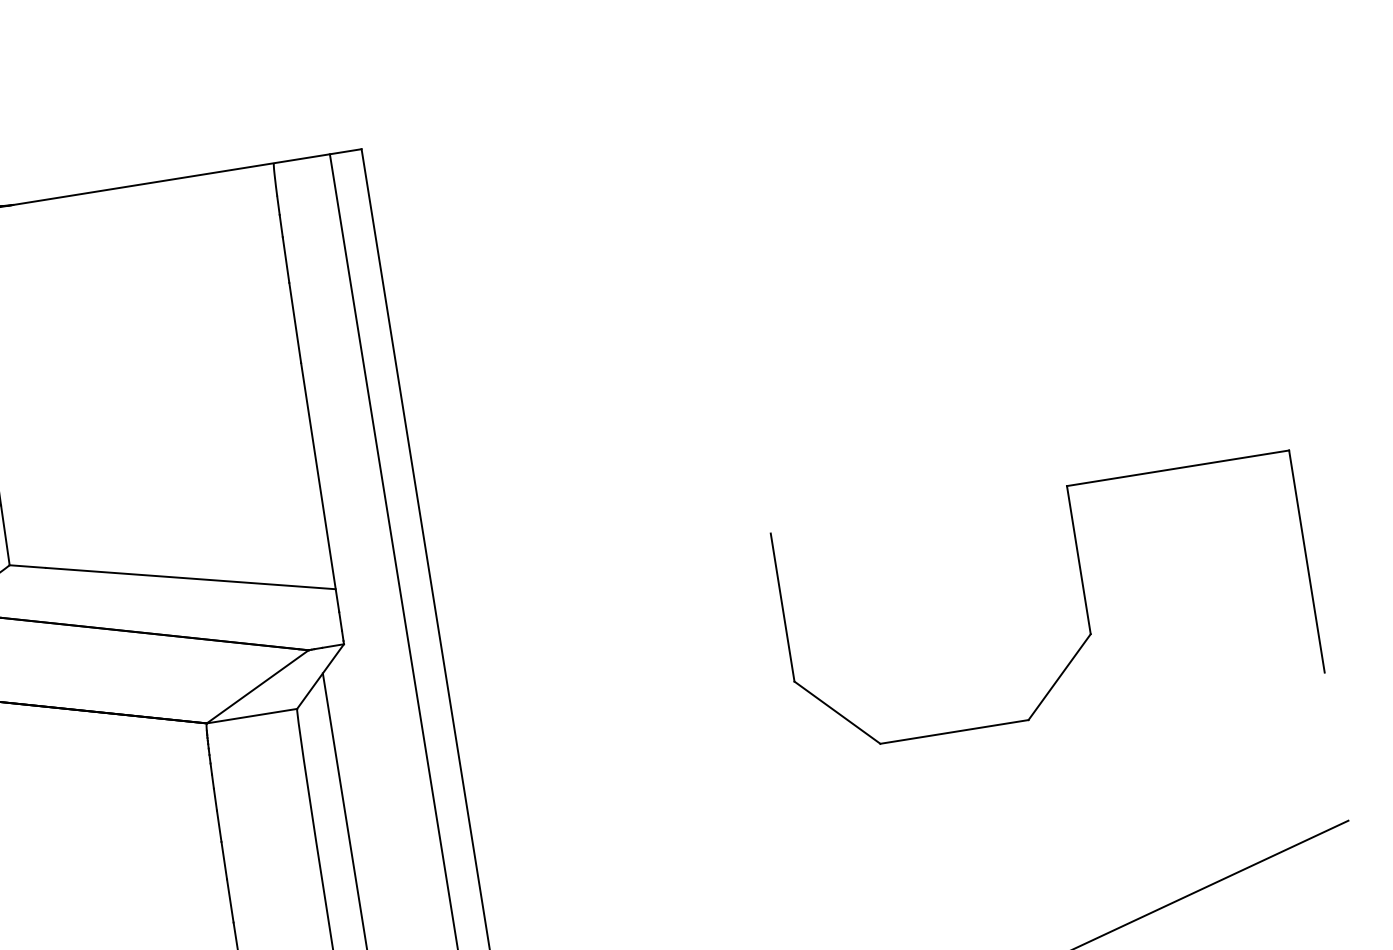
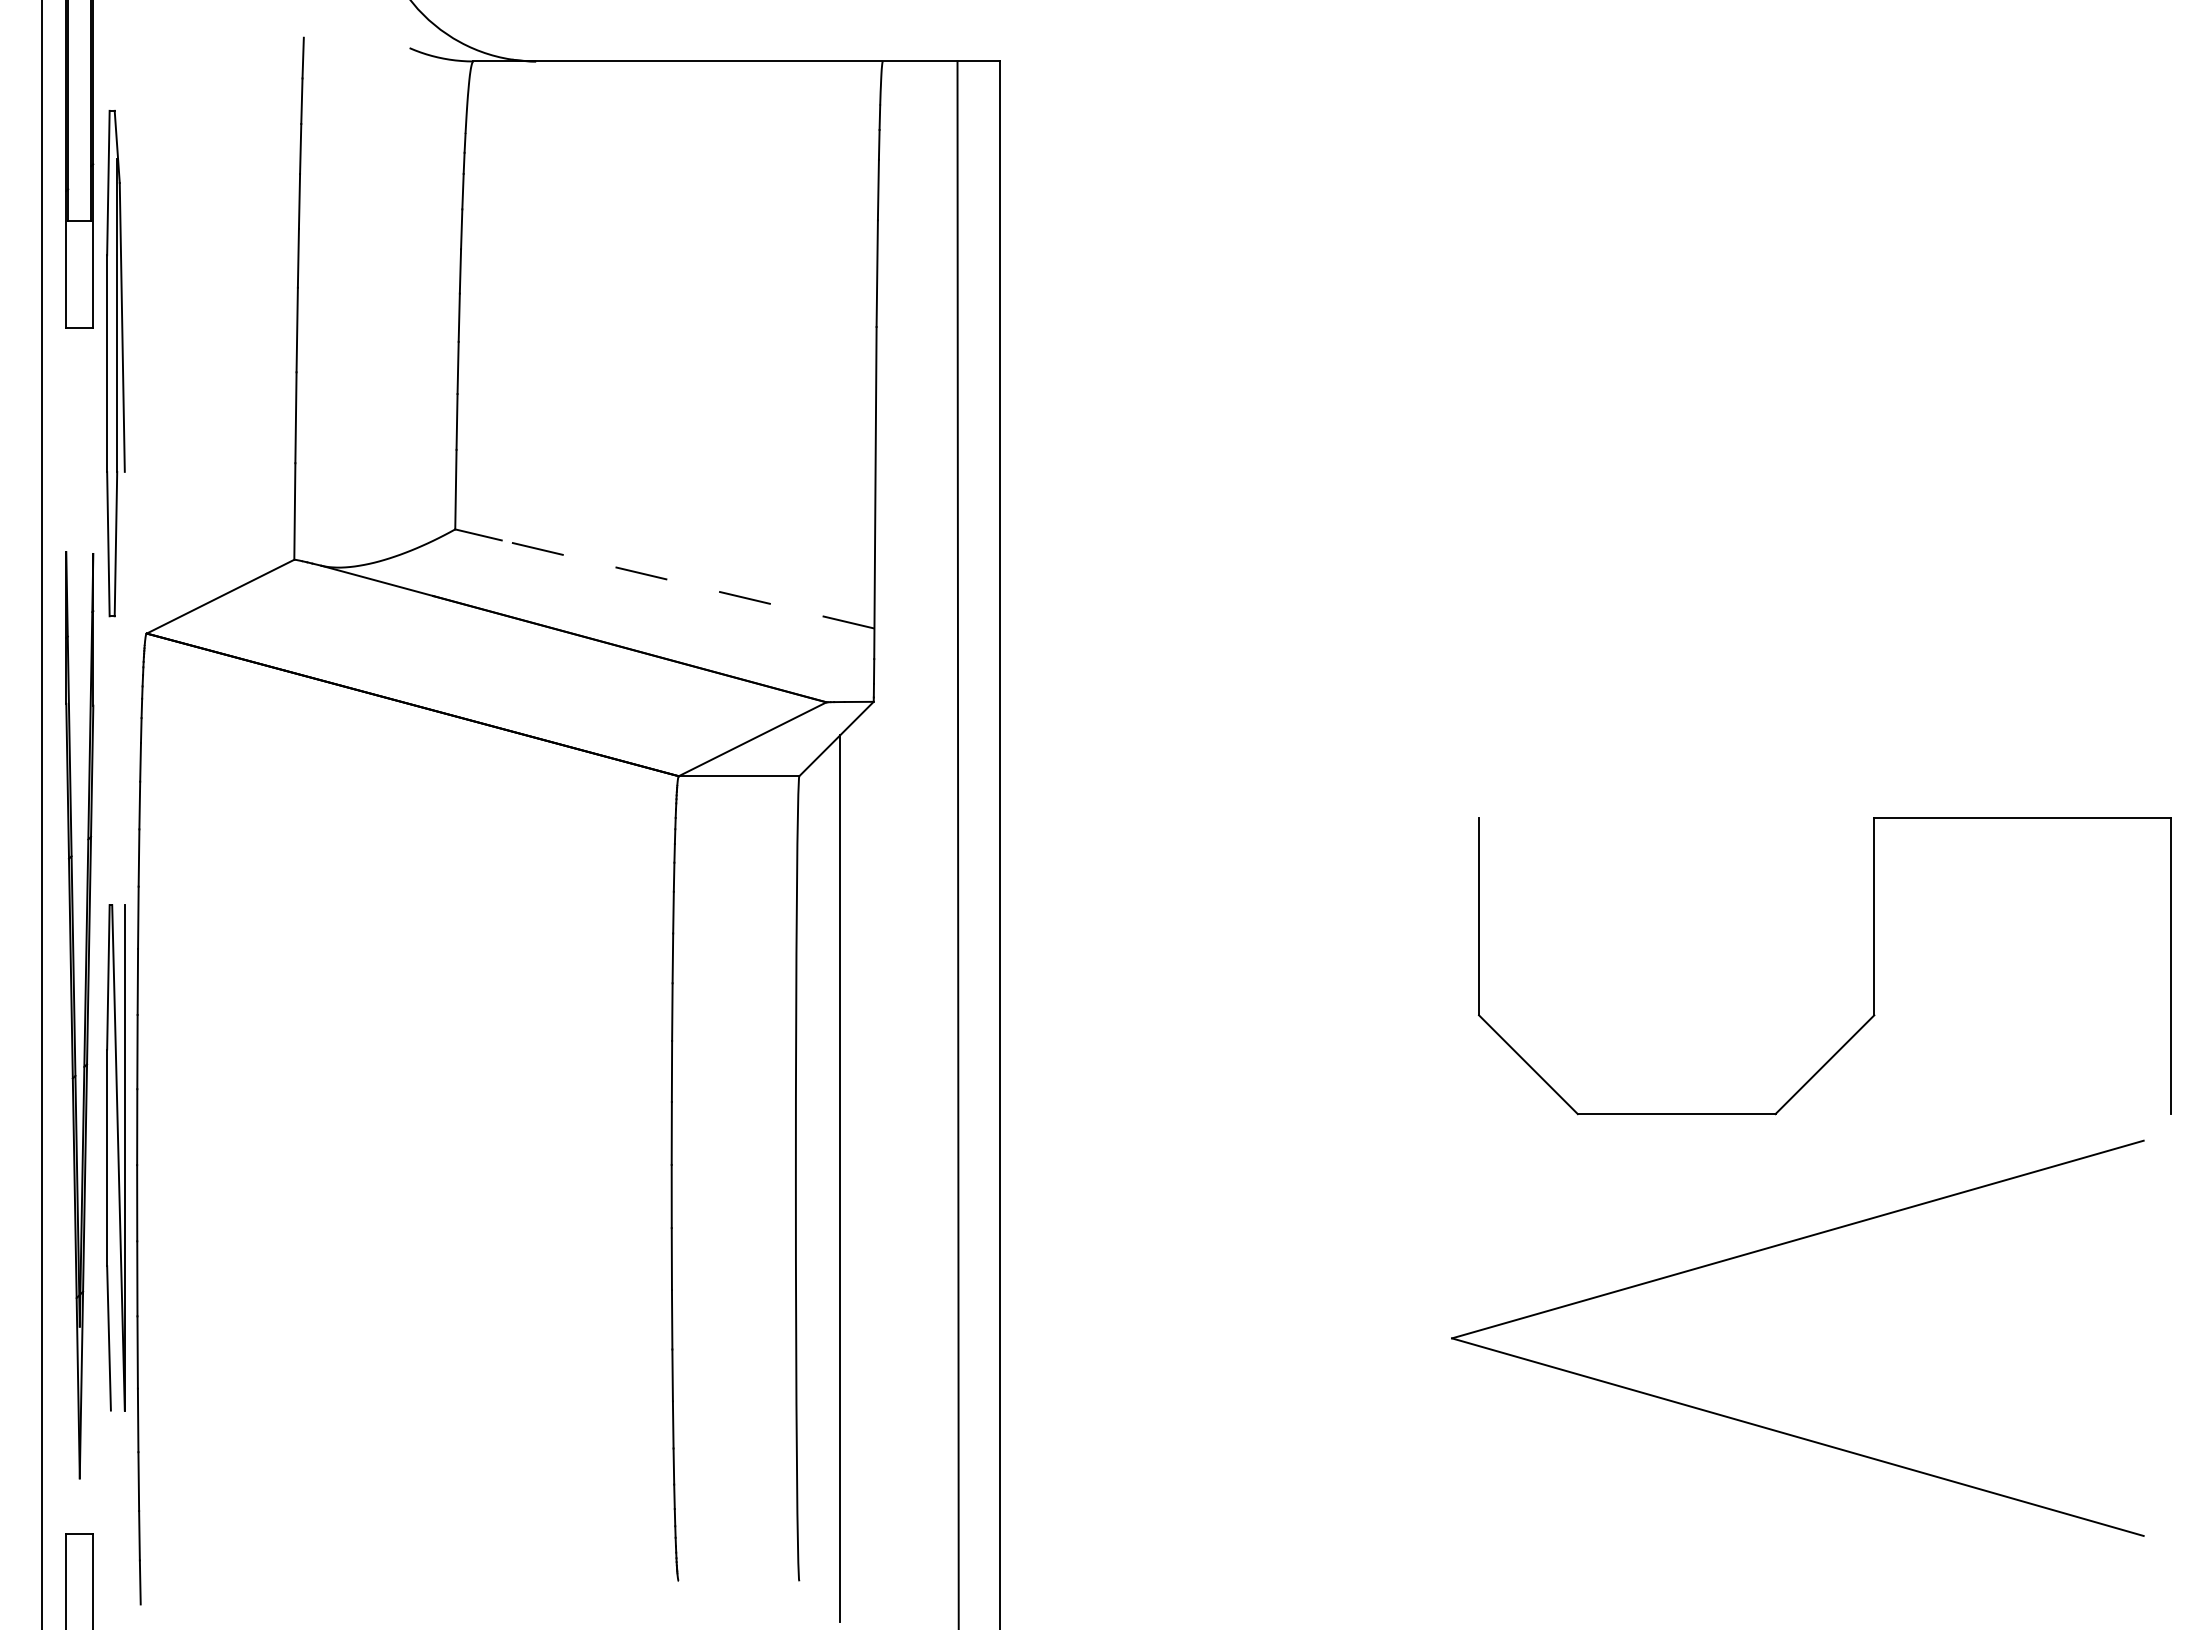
line: (190, 578) -> (687, 584), solid -> dashed
part: (1084, 597) -> (1873, 966), moved

